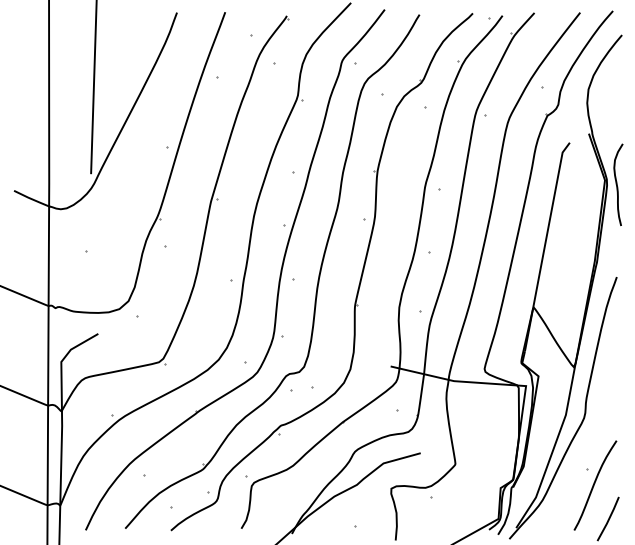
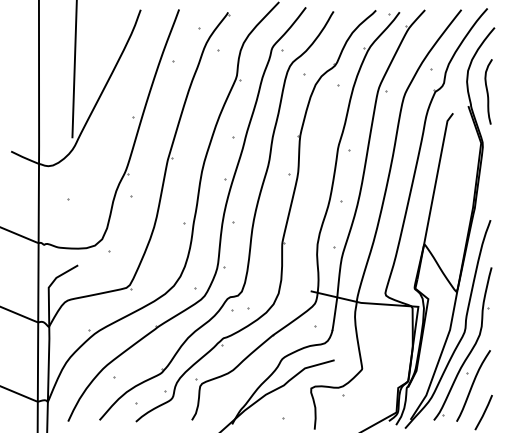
curve: (617, 184) -> (487, 91), moved
part: (592, 439) -> (471, 349), added

